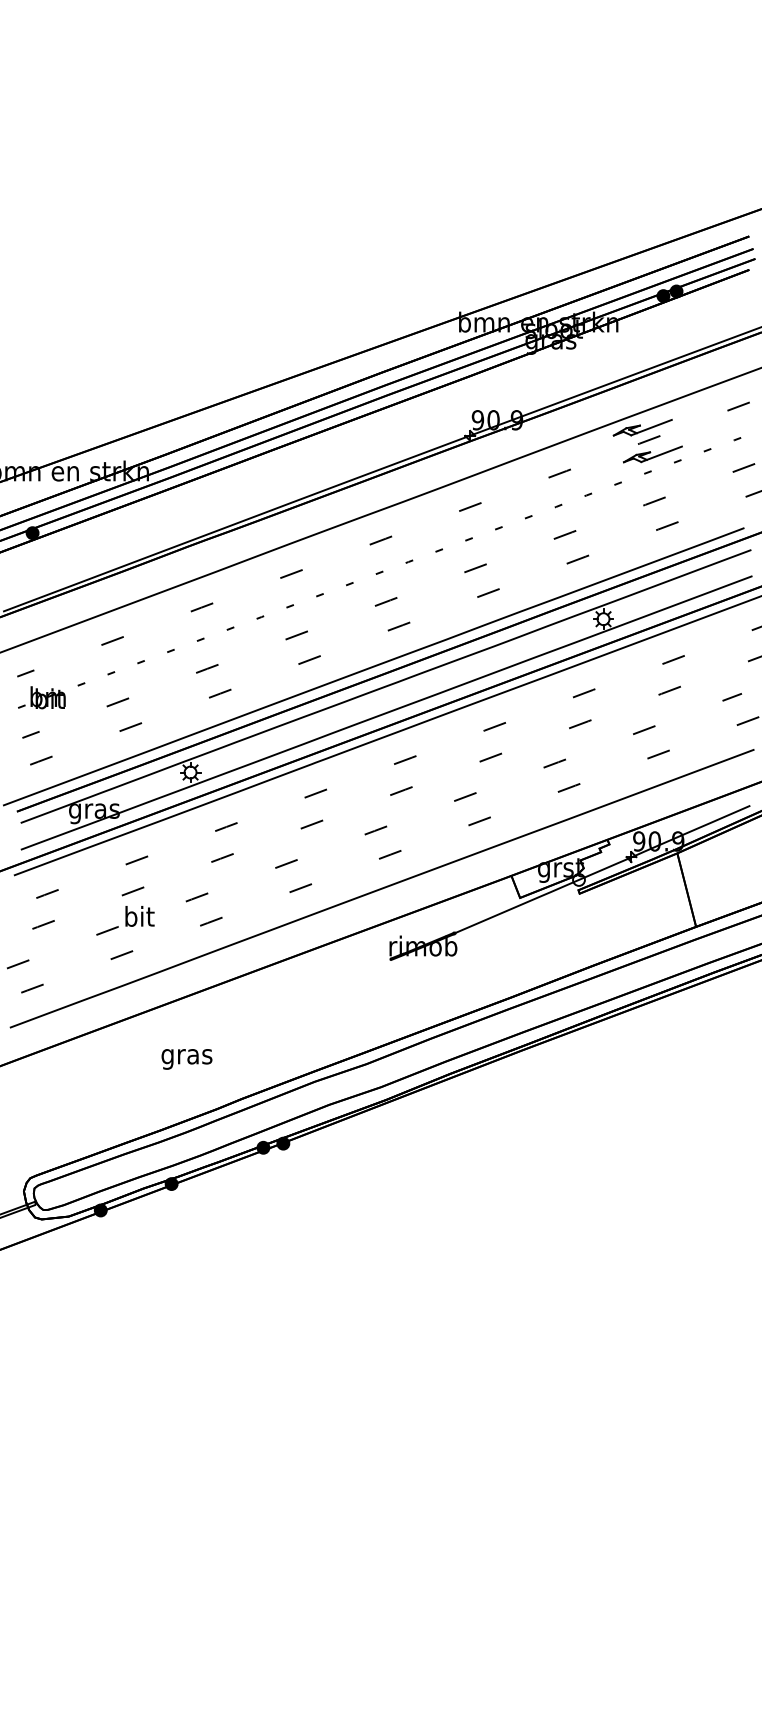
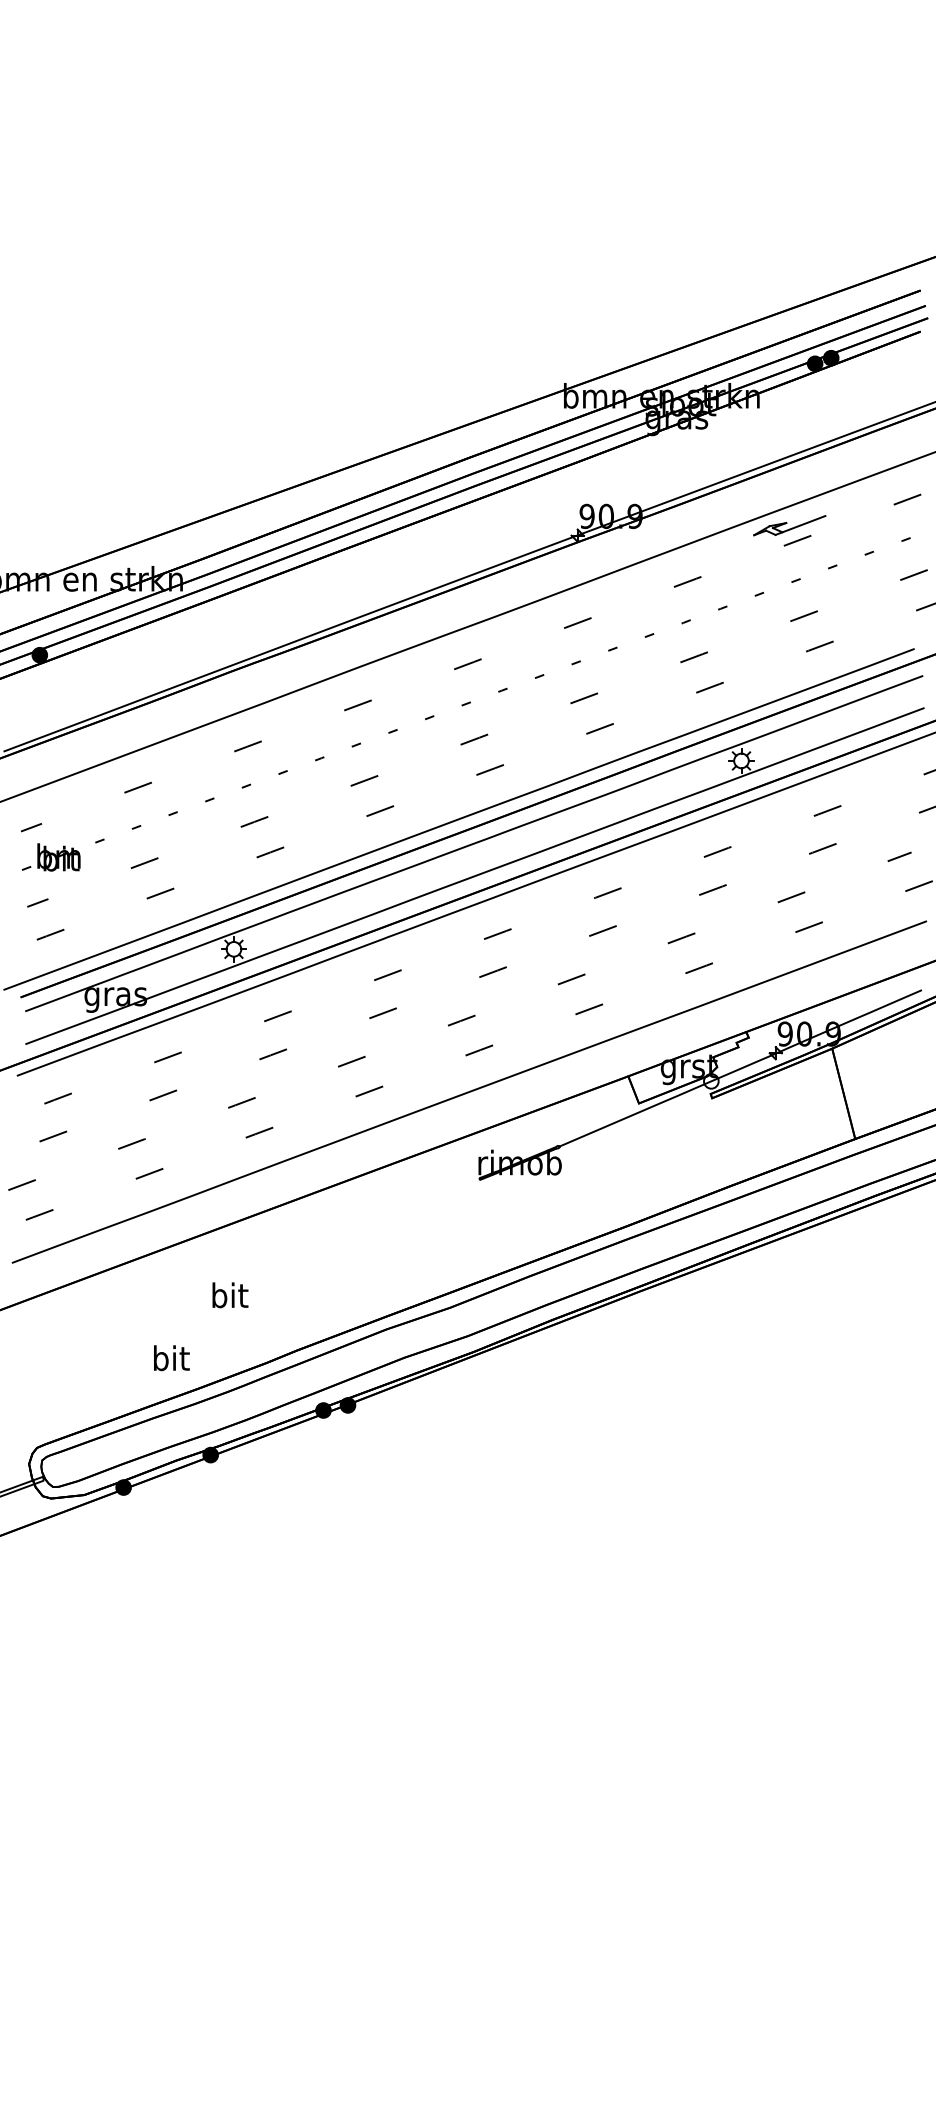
part: (652, 454) -> (801, 558), removed
text: (139, 916) -> (171, 1358), moved
text: (186, 1056) -> (229, 1298), gras -> bit

